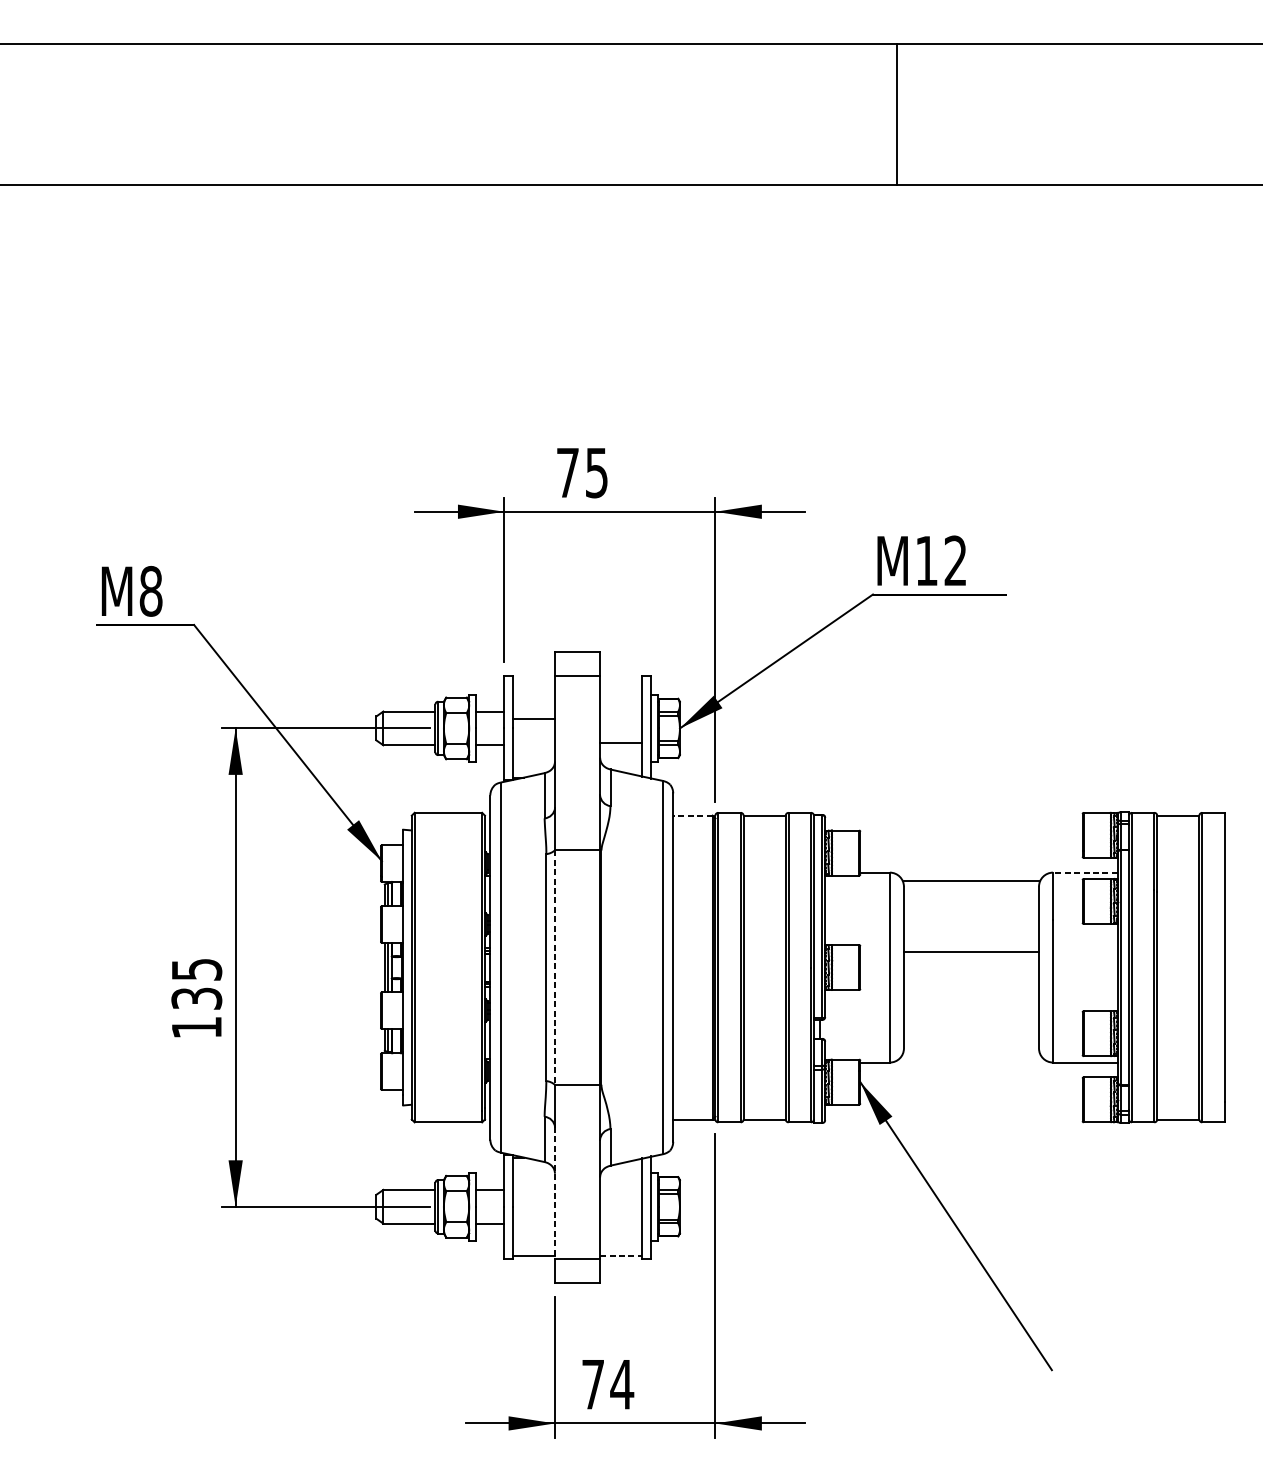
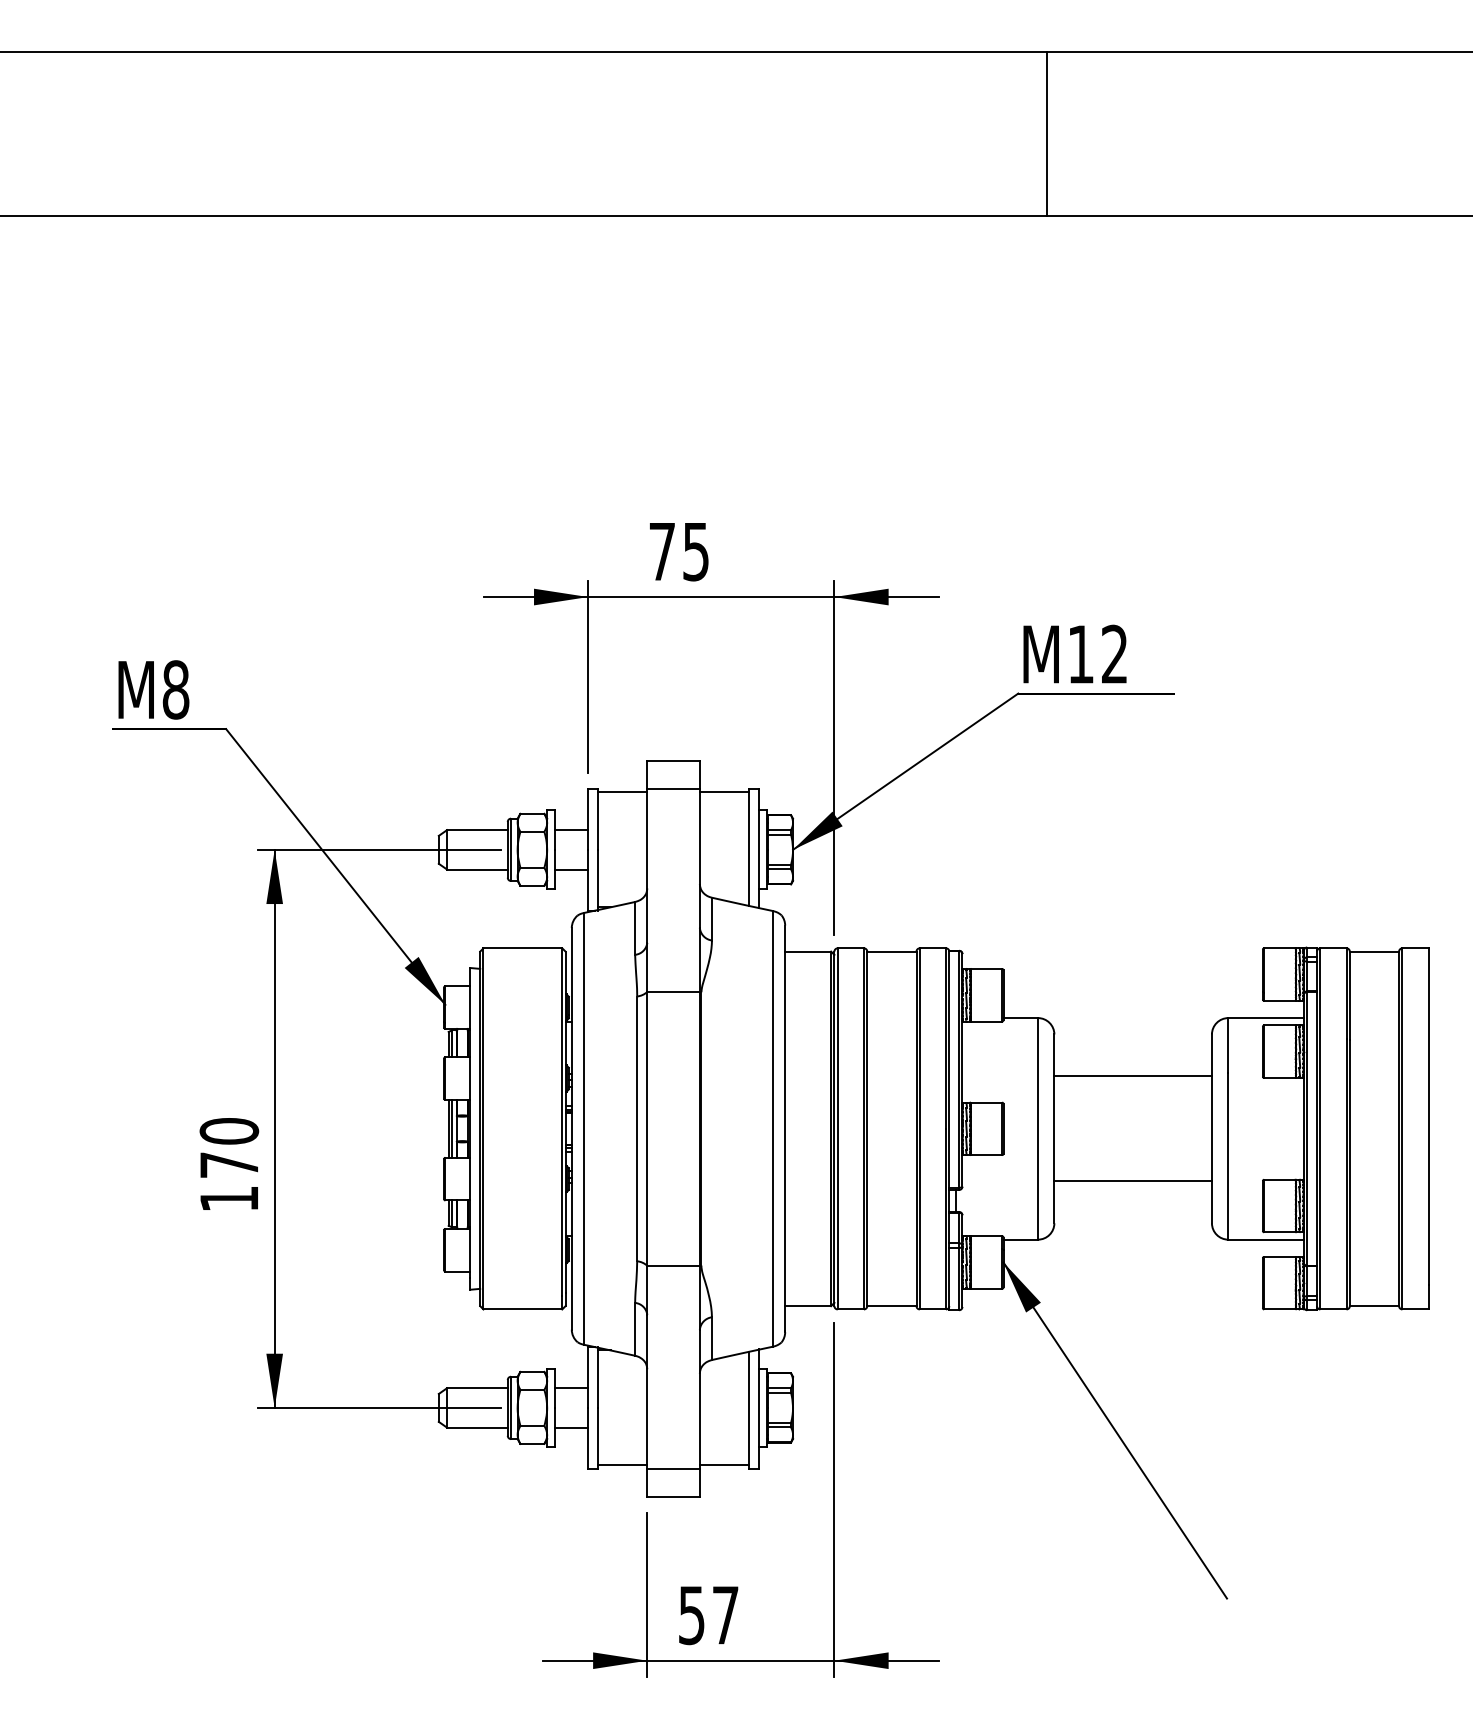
line: (533, 718) -> (622, 792), moved
line: (621, 743) -> (724, 792), moved
line: (693, 815) -> (808, 951), dashed -> solid
line: (1085, 872) -> (1266, 1018), dashed -> solid
line: (970, 881) -> (1132, 1076), moved
line: (970, 951) -> (1132, 1181), moved
line: (555, 967) -> (647, 1128), dashed -> solid
text: (196, 983) -> (229, 1147), 135 -> 170
line: (555, 1192) -> (647, 1391), dashed -> solid
line: (621, 1256) -> (724, 1465), dashed -> solid
text: (608, 1384) -> (709, 1615), 74 -> 57

